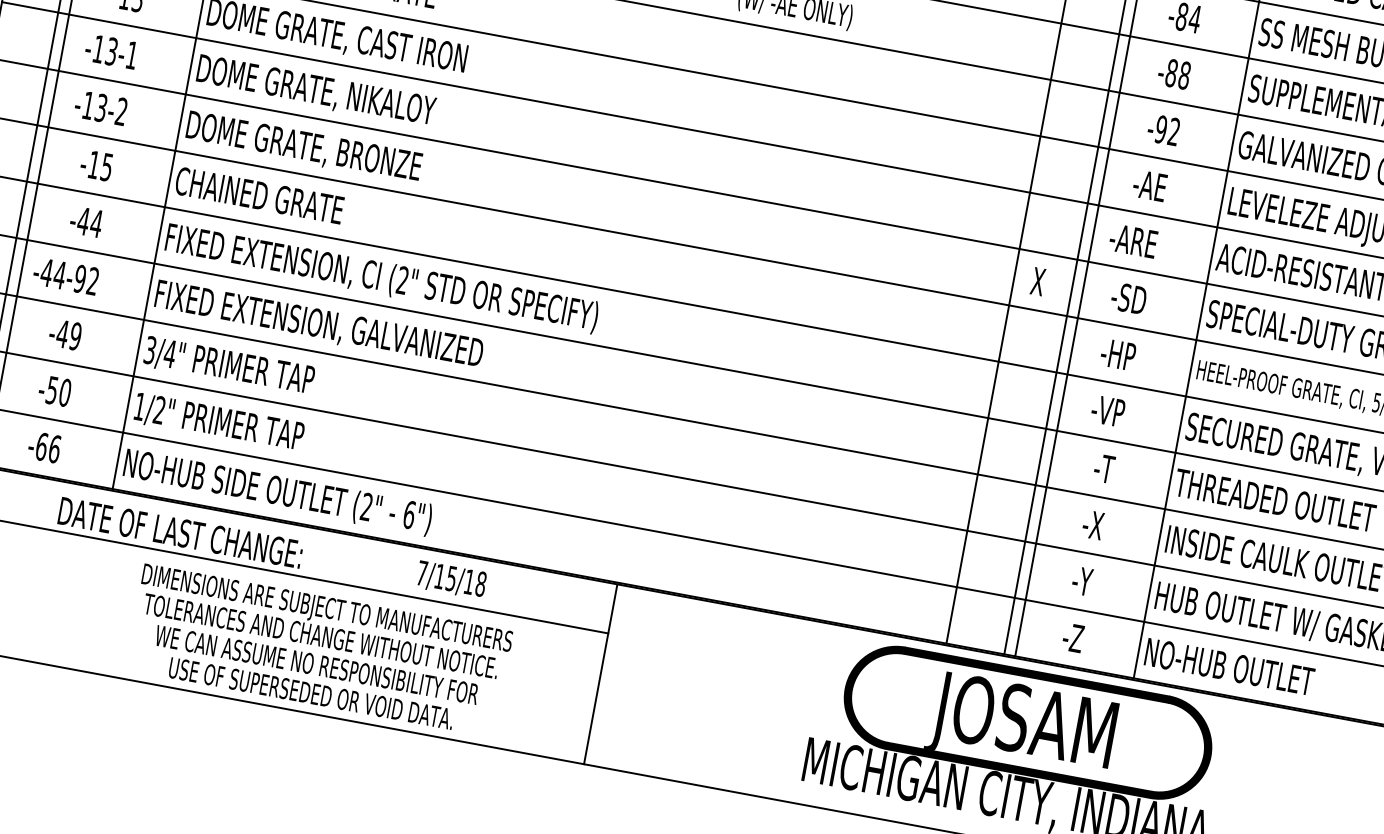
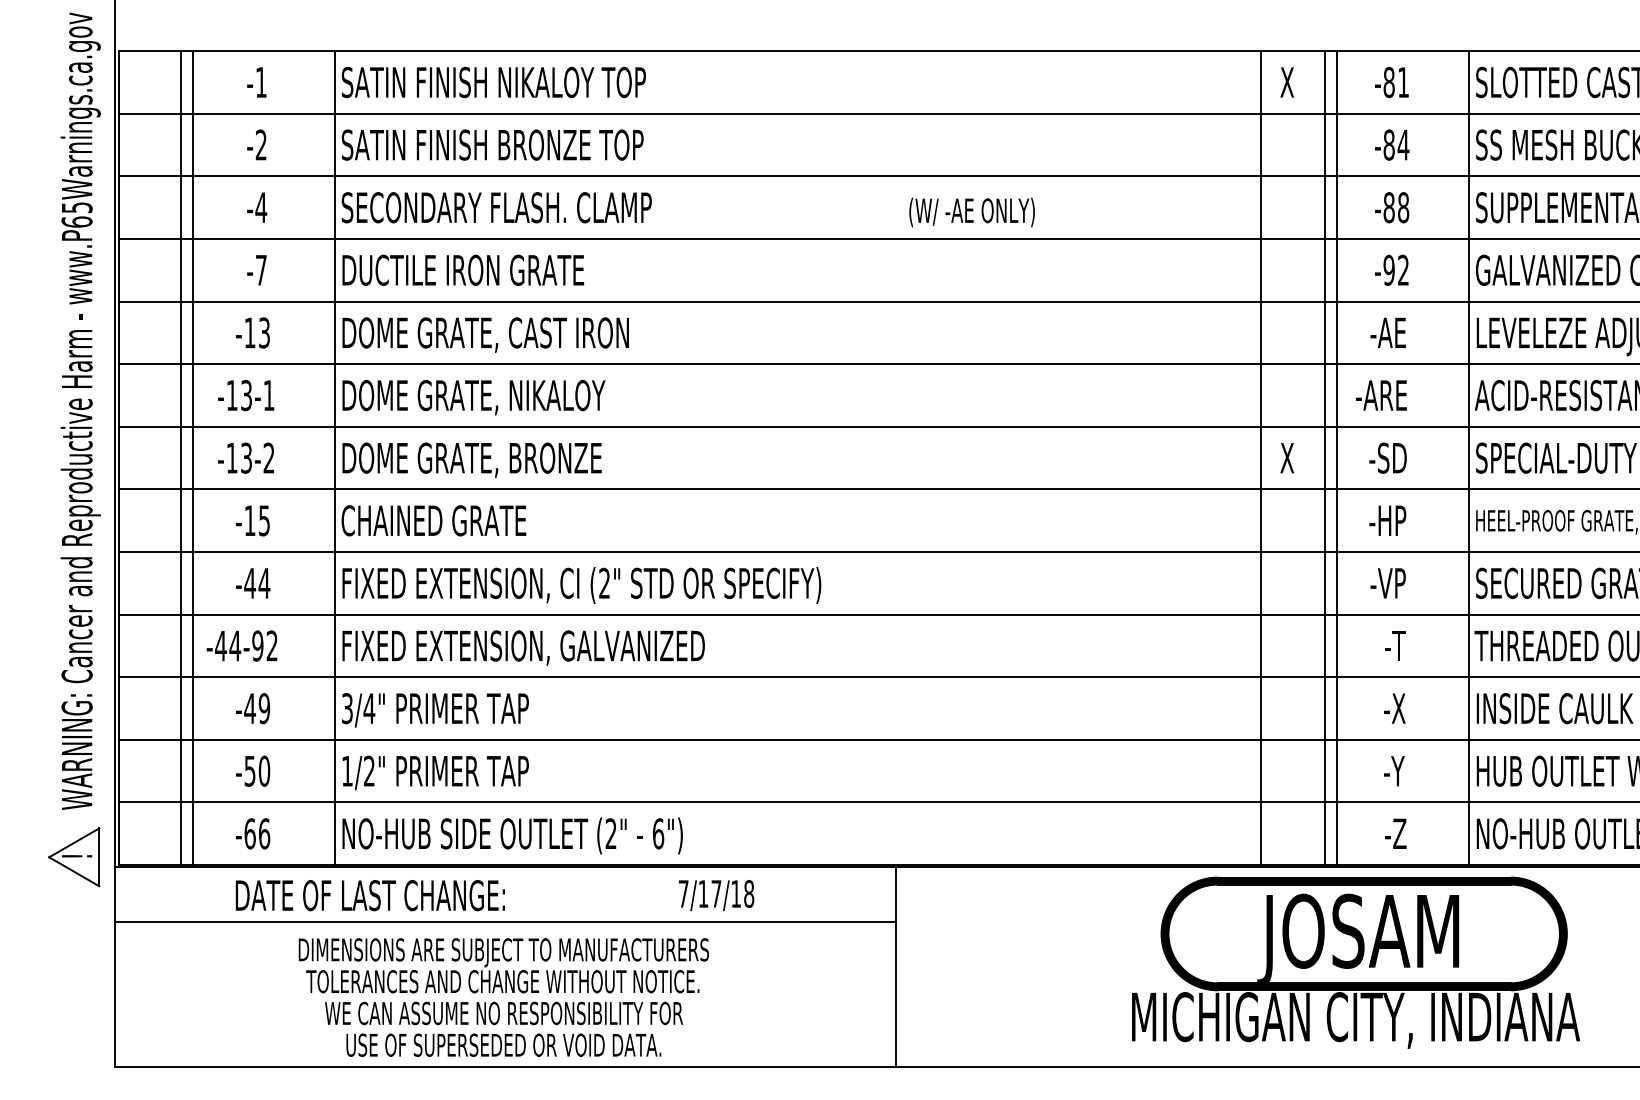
text: (179, 532) -> (369, 895), moved
text: (451, 579) -> (716, 894), 7/15/18 -> 7/17/18
text: (319, 650) -> (503, 997), moved

